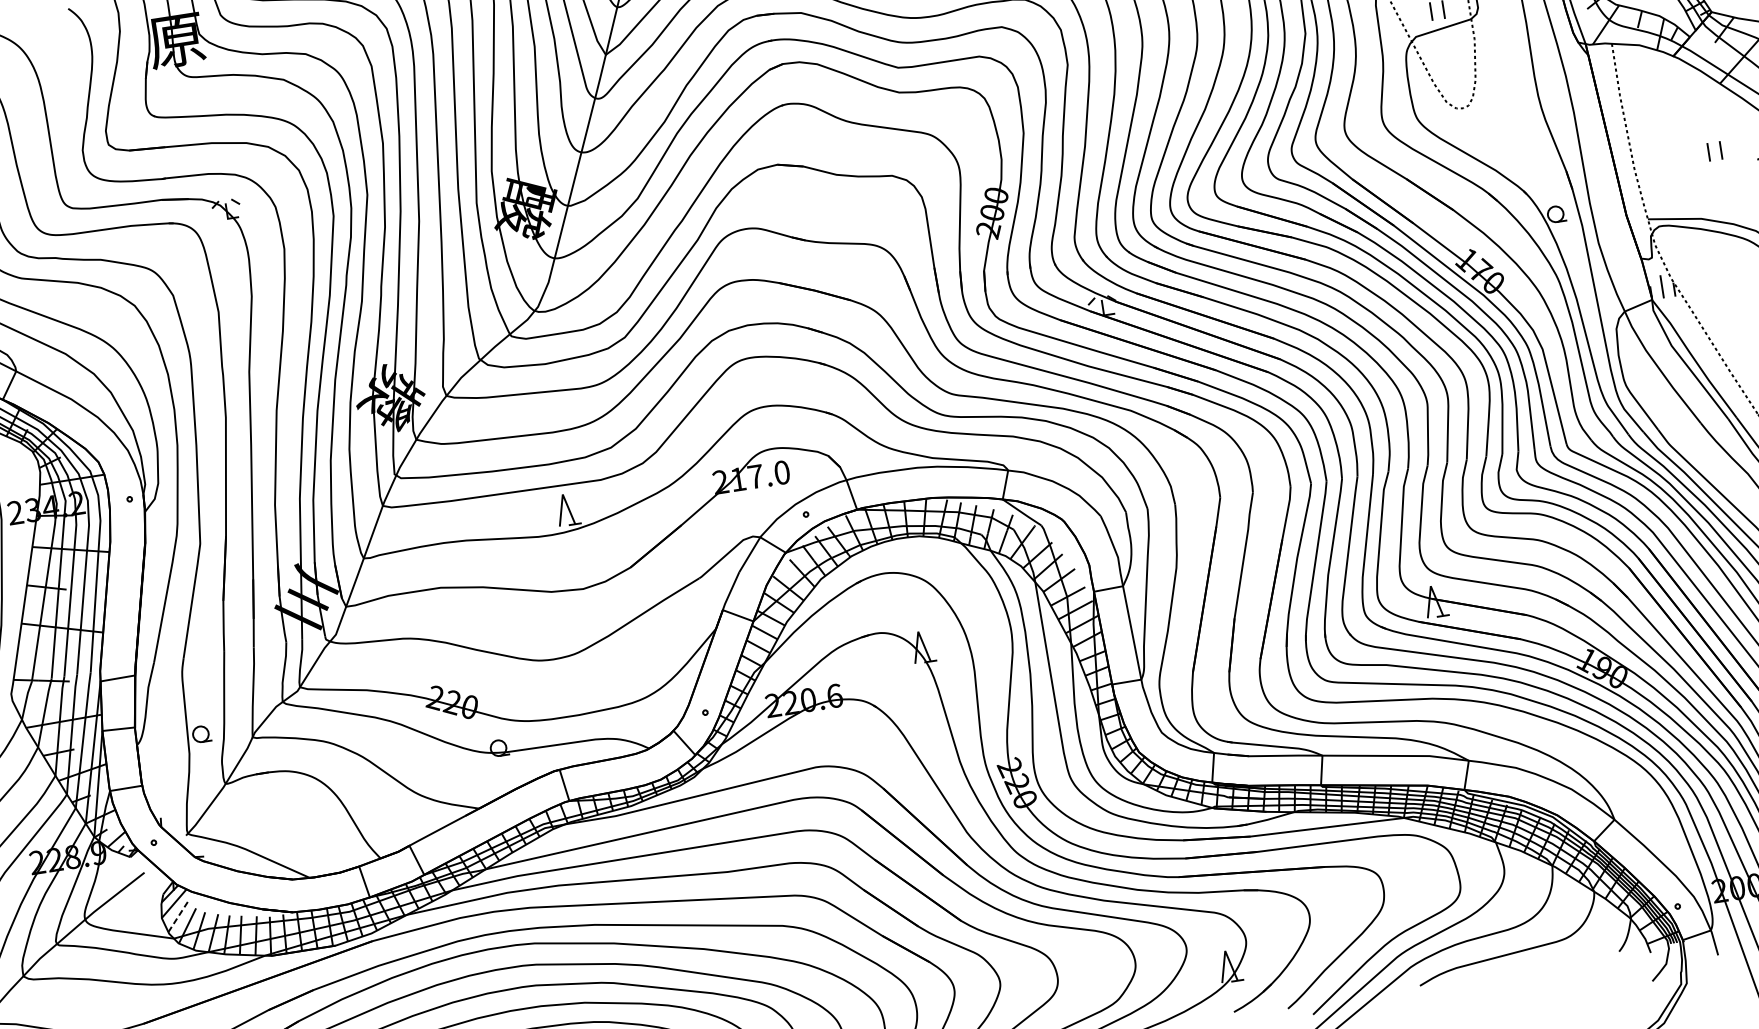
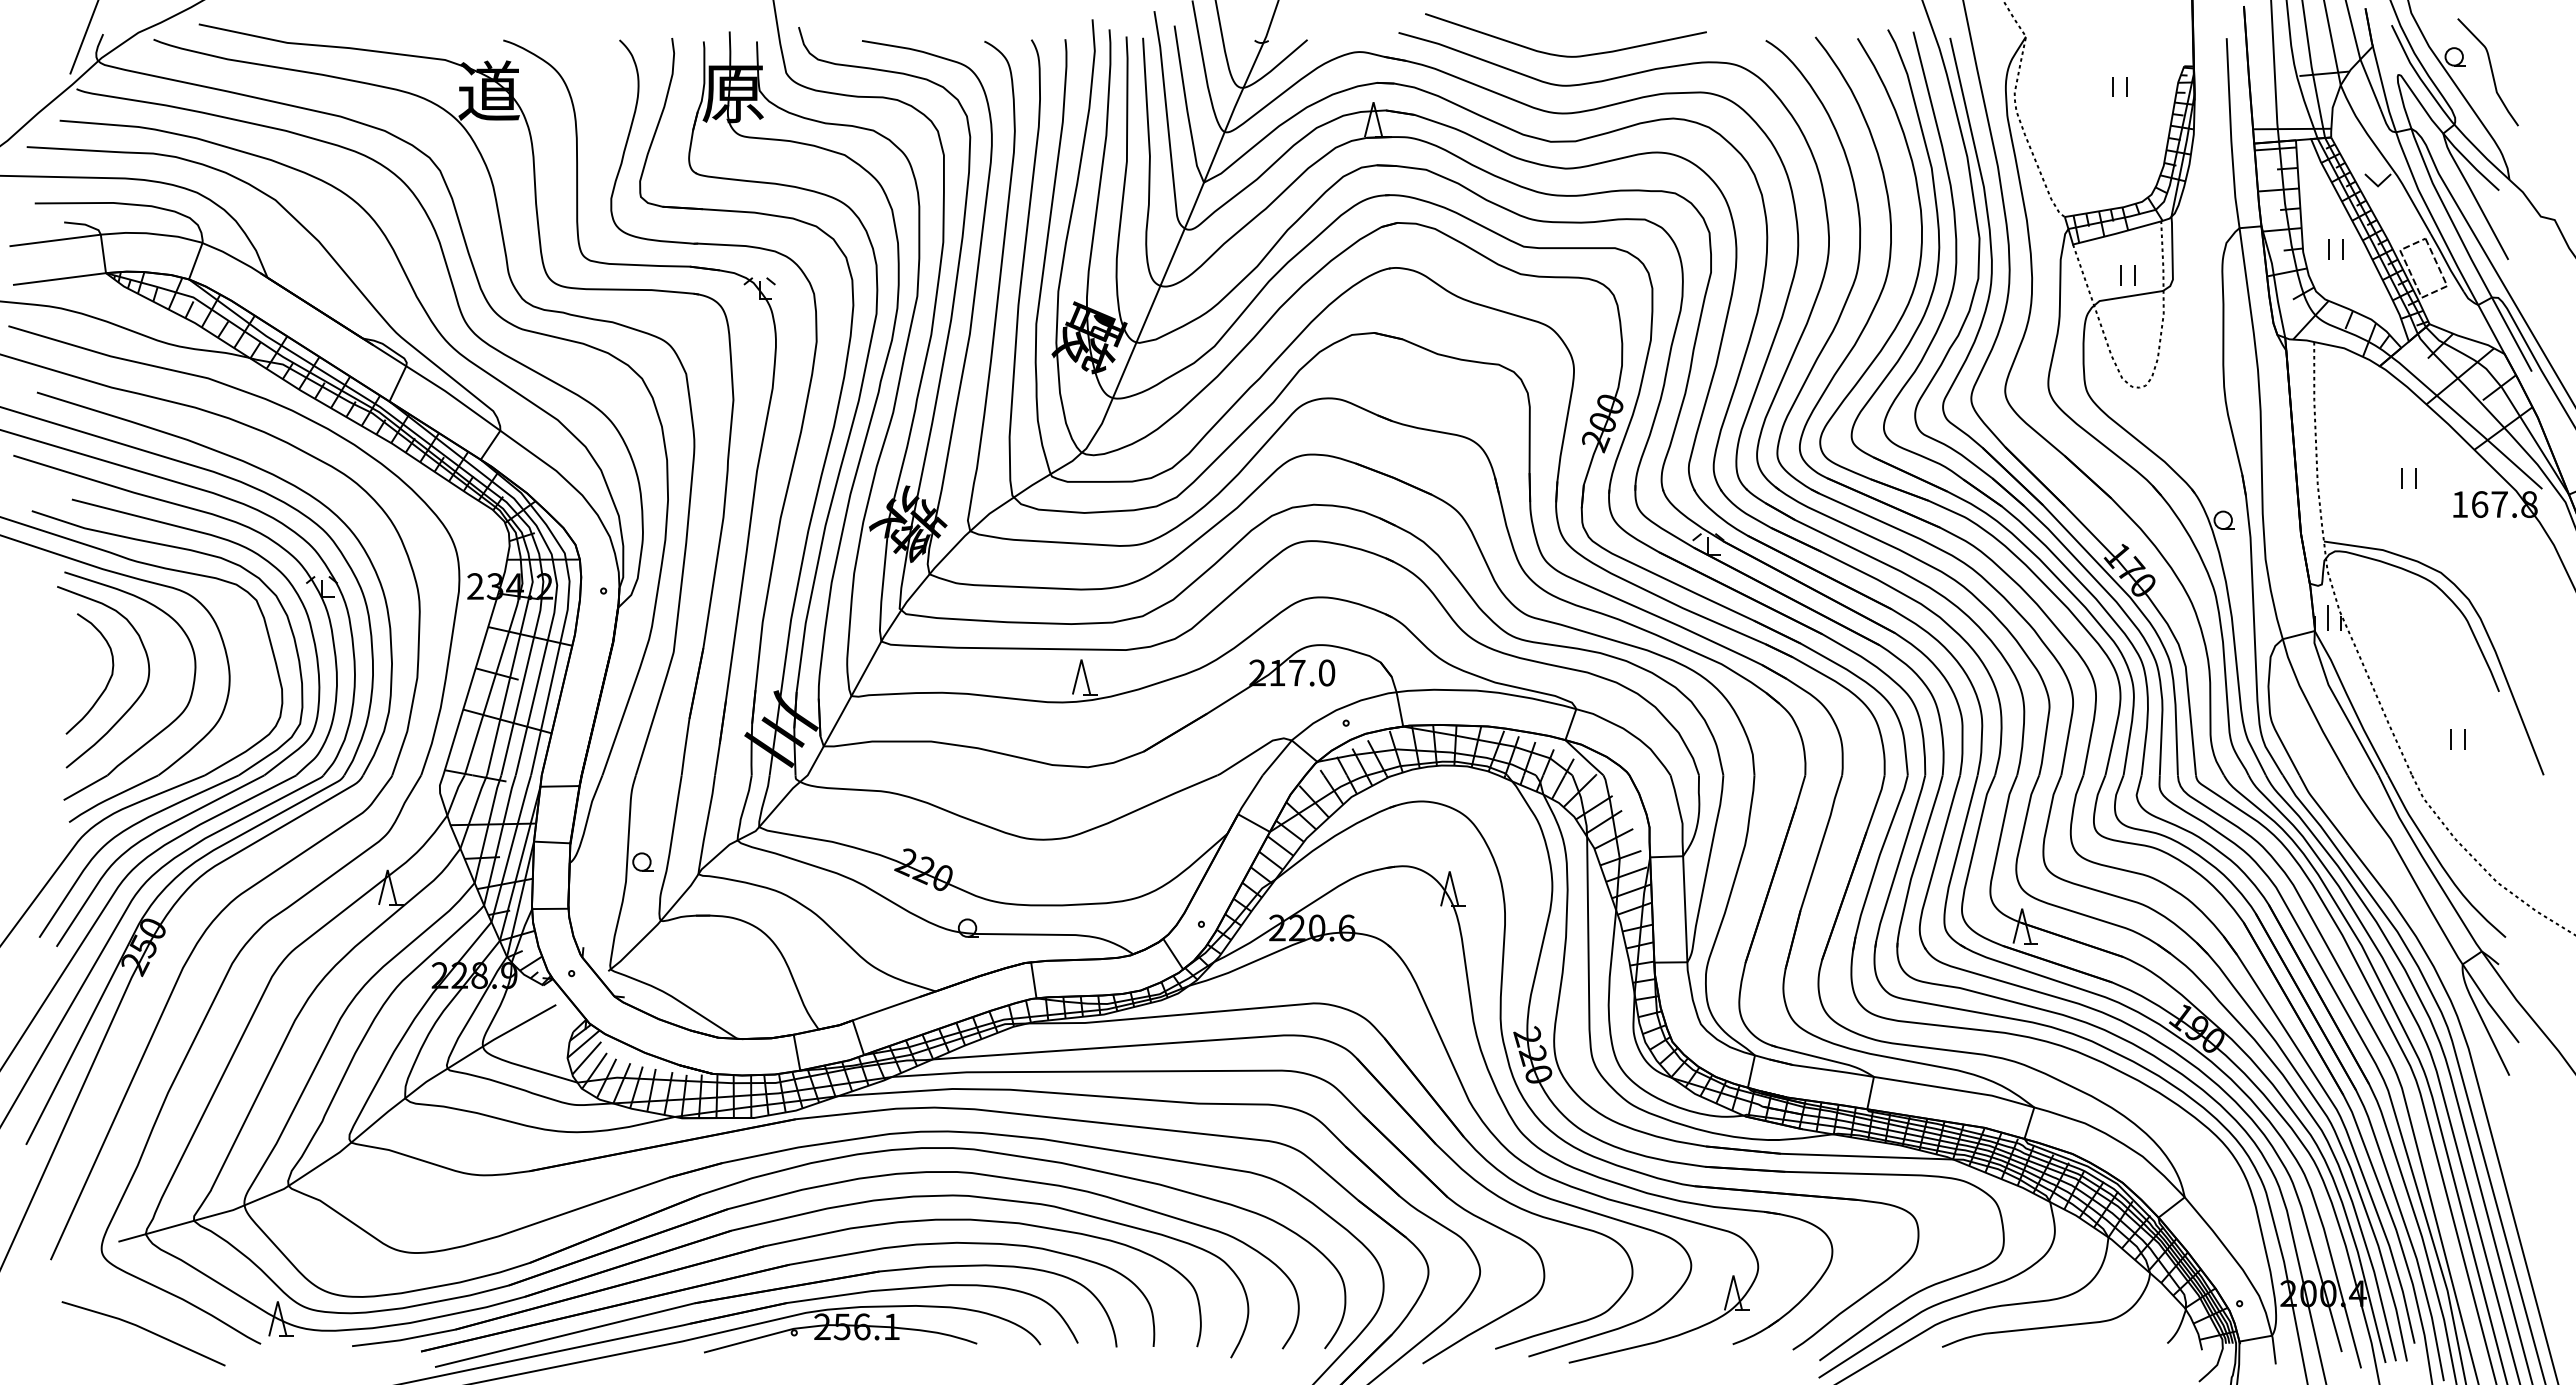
line: (178, 916) -> (586, 1058), dashed -> solid

